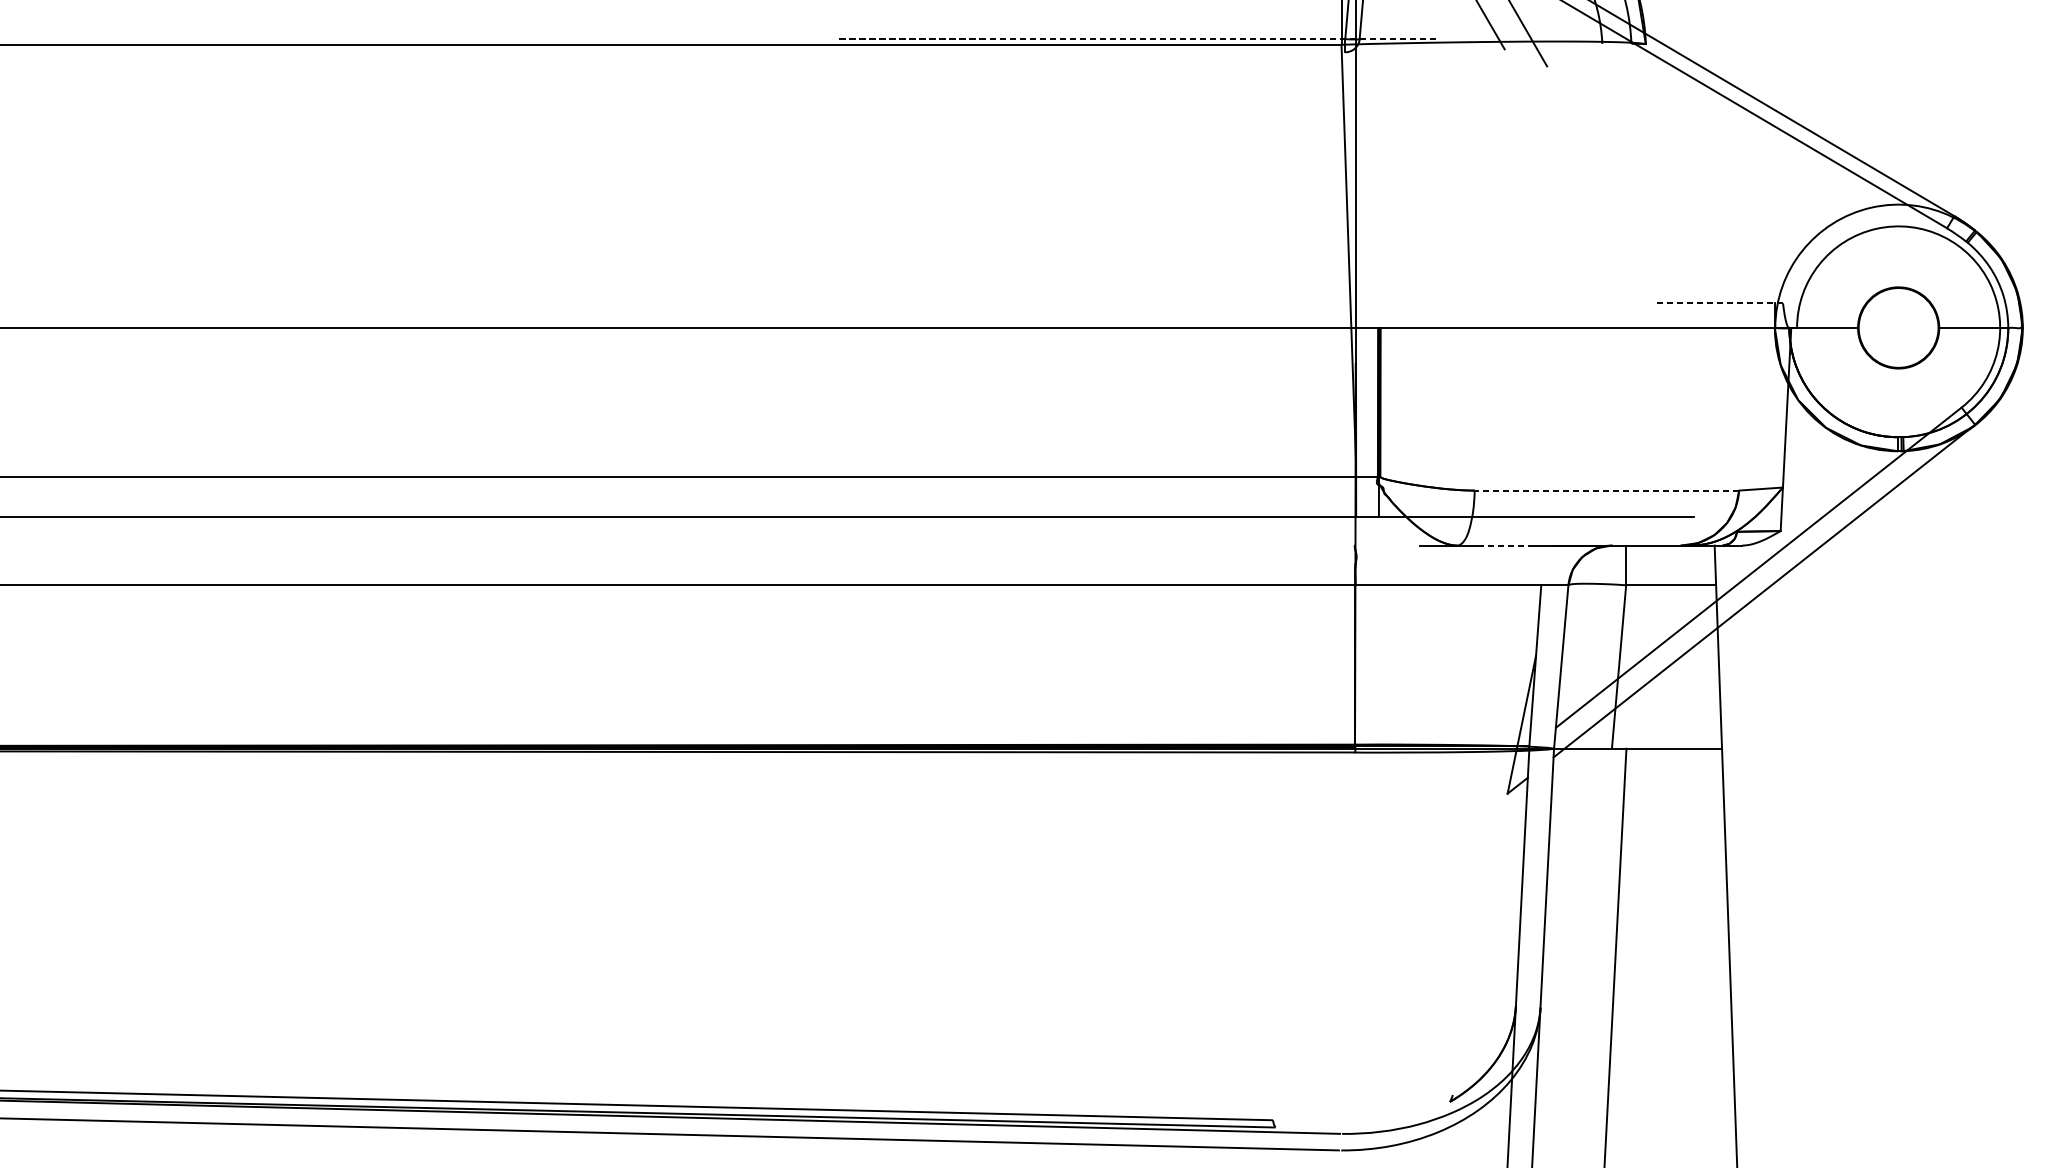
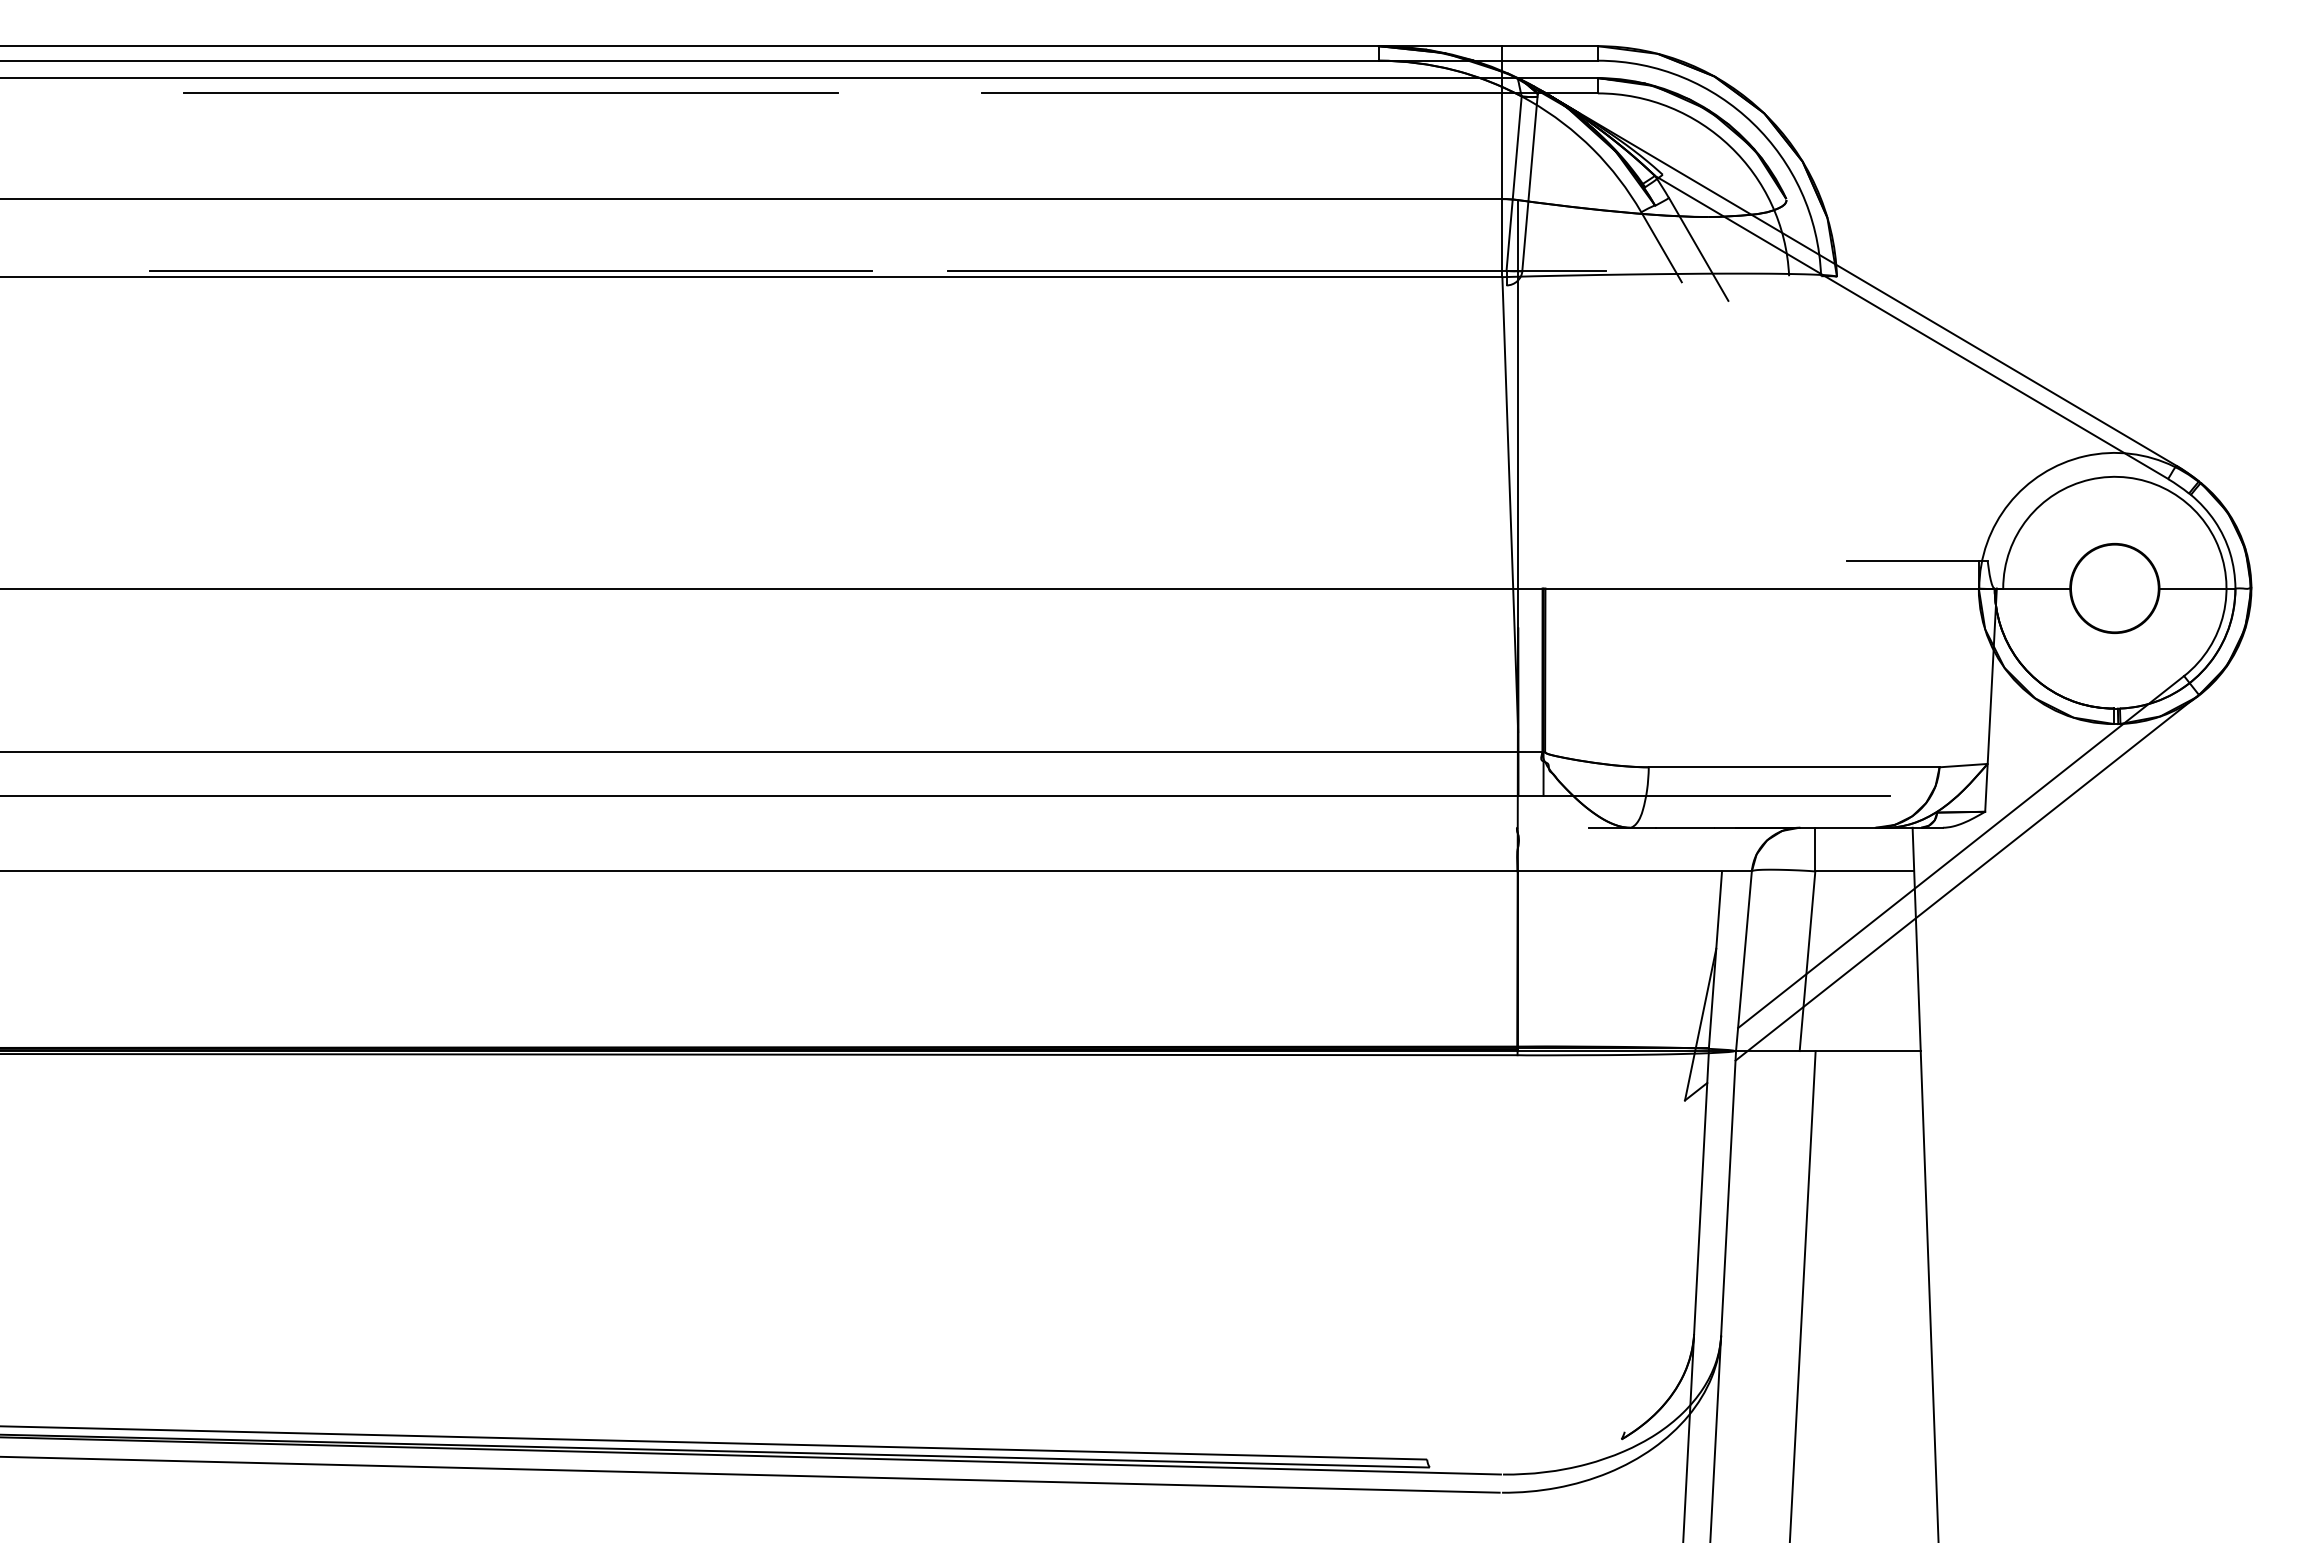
line: (439, 39) -> (510, 271), added
line: (1136, 39) -> (1276, 271), dashed -> solid
line: (1718, 303) -> (1916, 561), dashed -> solid
line: (1606, 490) -> (1793, 767), dashed -> solid
line: (1507, 545) -> (1684, 827), dashed -> solid

